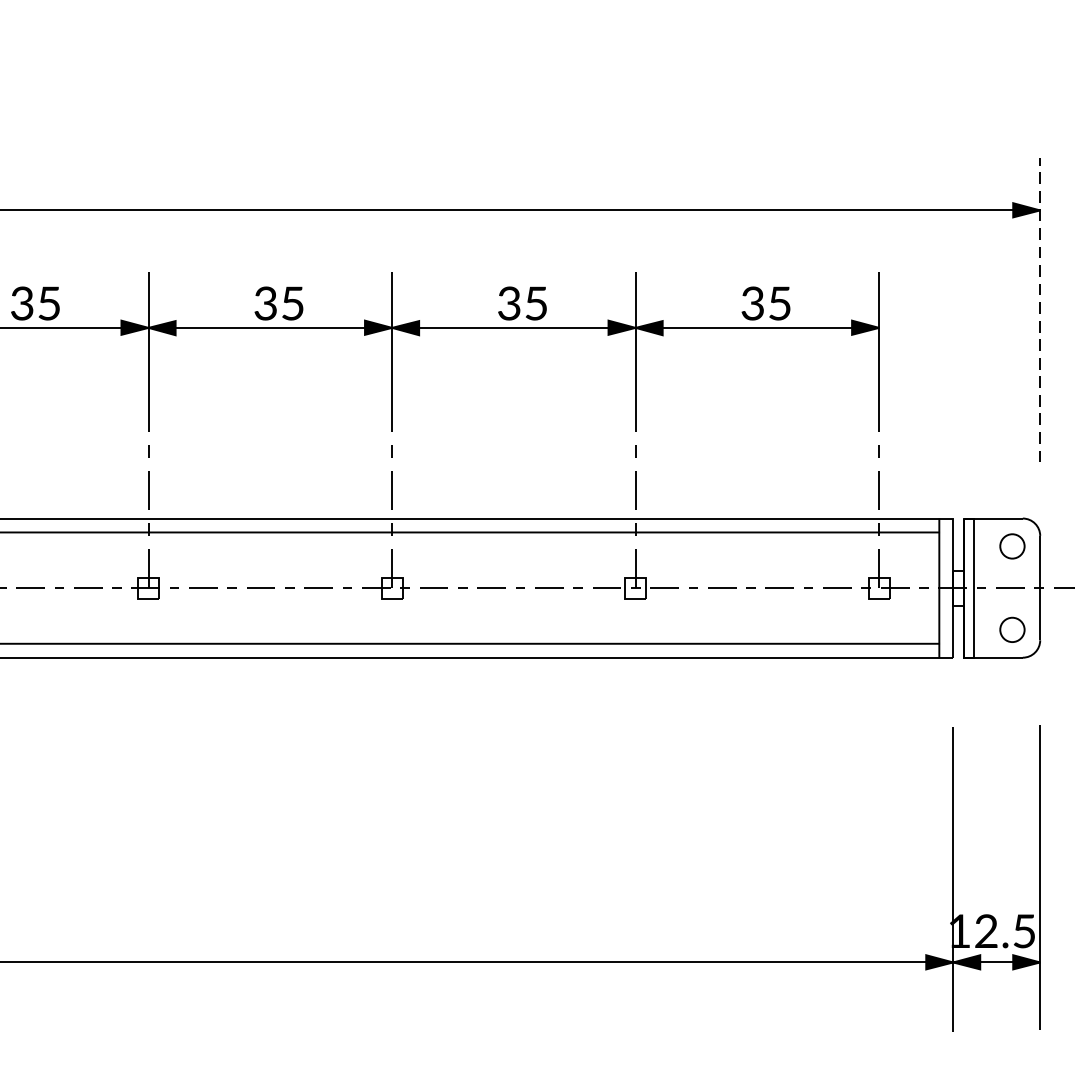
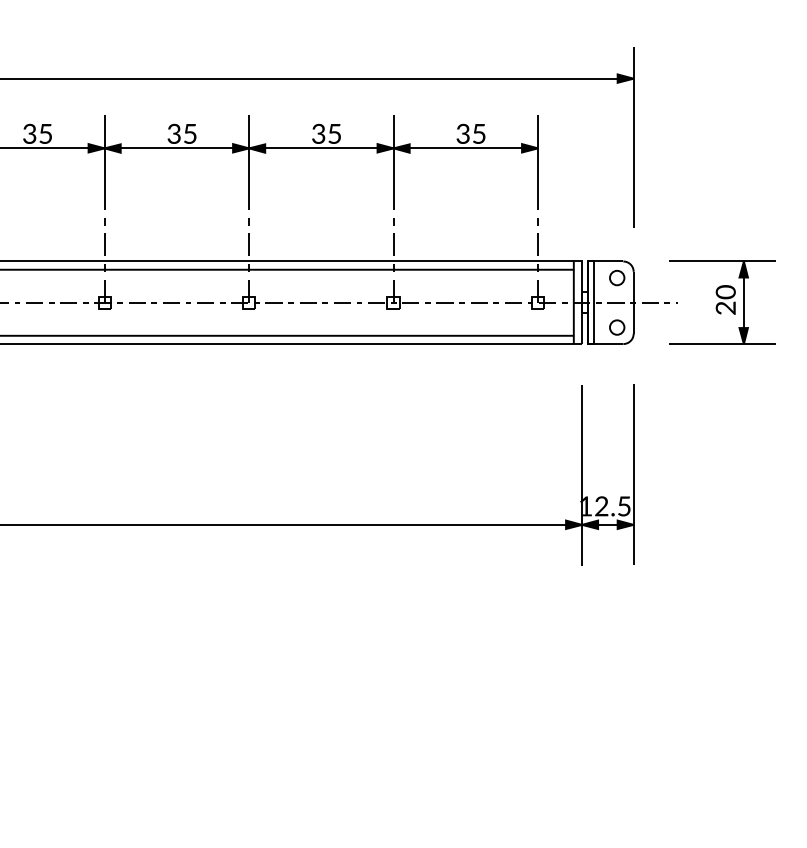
line: (1039, 309) -> (633, 137), dashed -> solid

